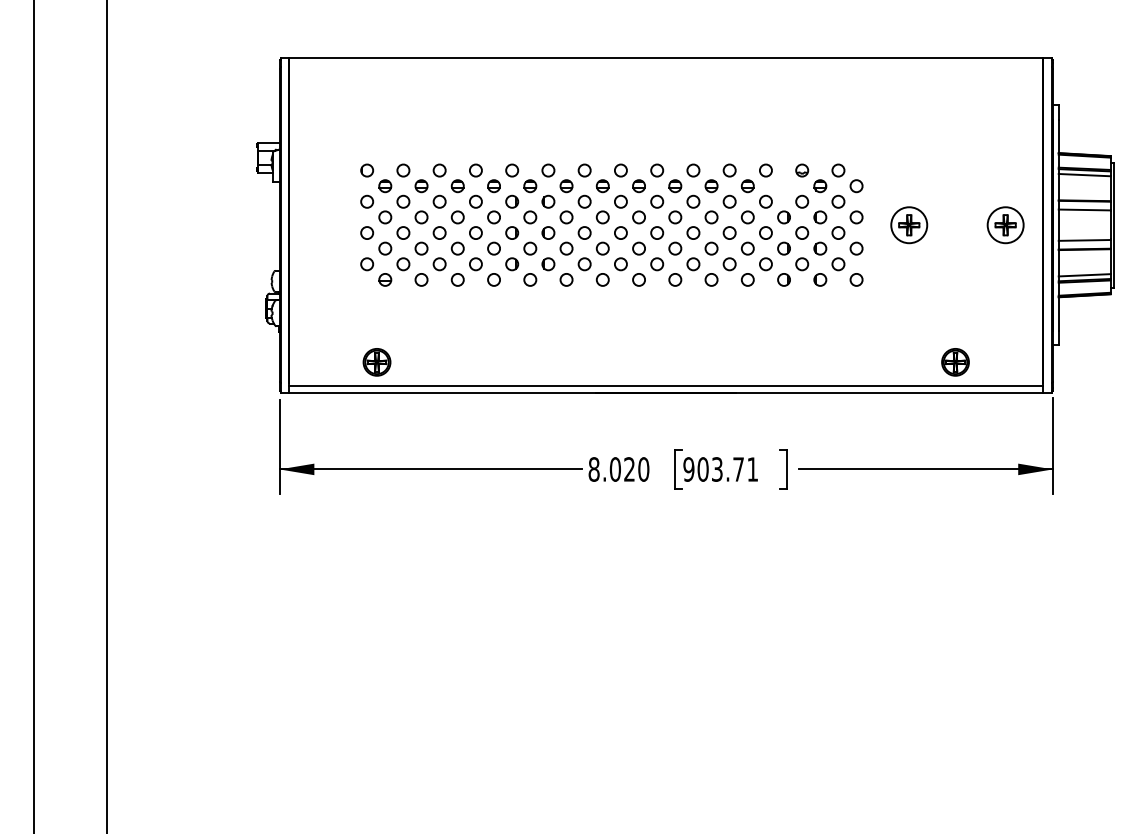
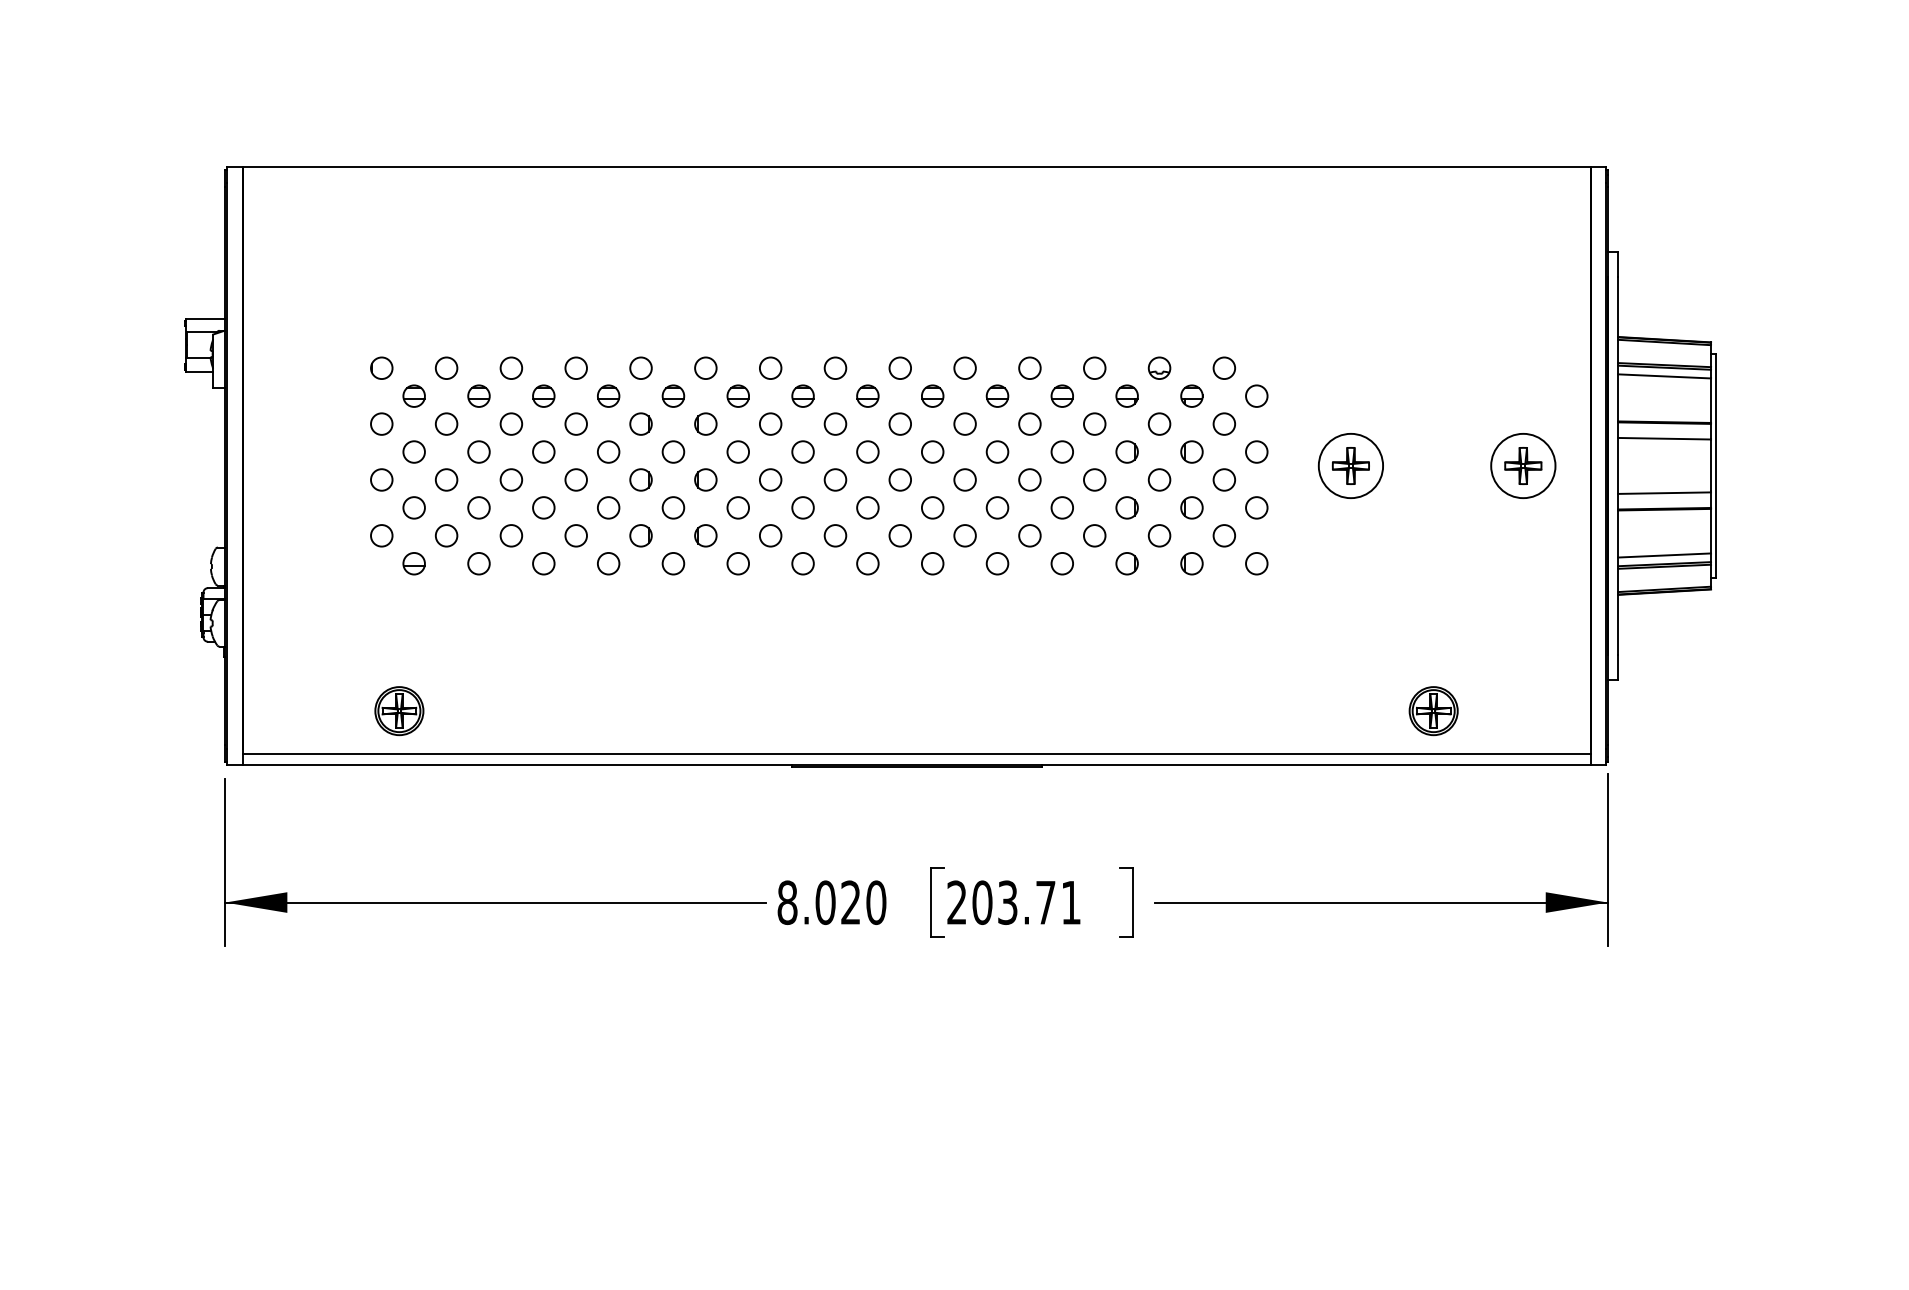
part: (783, 186) -> (1126, 396), added
text: (688, 469) -> (956, 902), 903.71 -> 203.71

